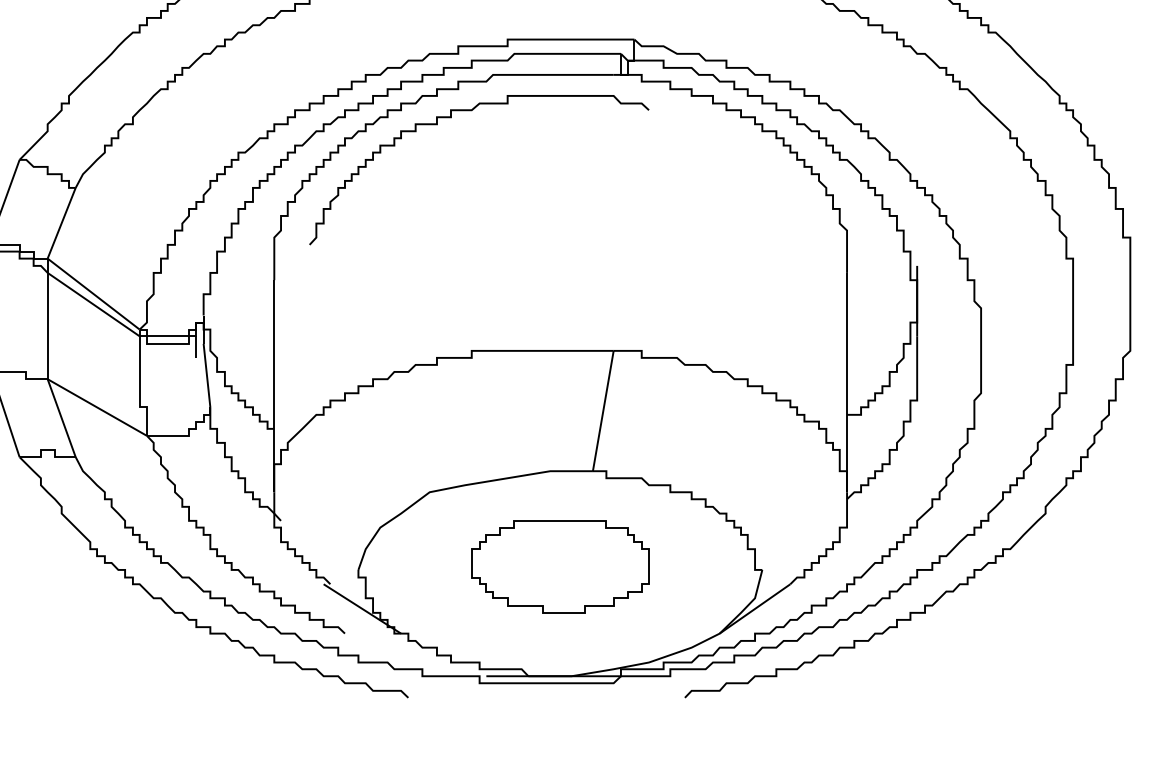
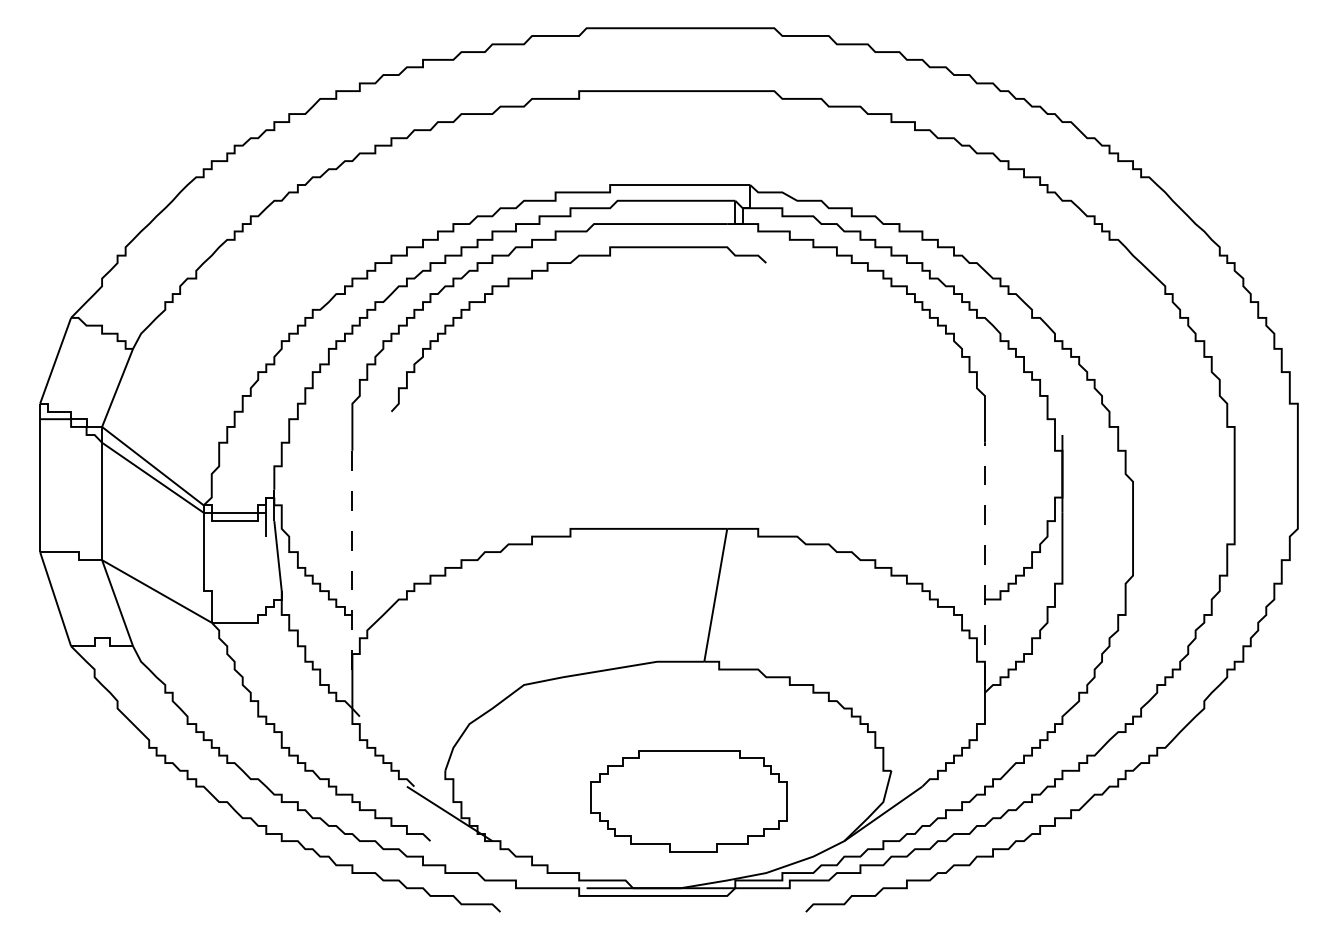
line: (846, 382) -> (984, 563), solid -> dashed
line: (274, 386) -> (352, 568), solid -> dashed
part: (559, 566) -> (688, 801), moved

